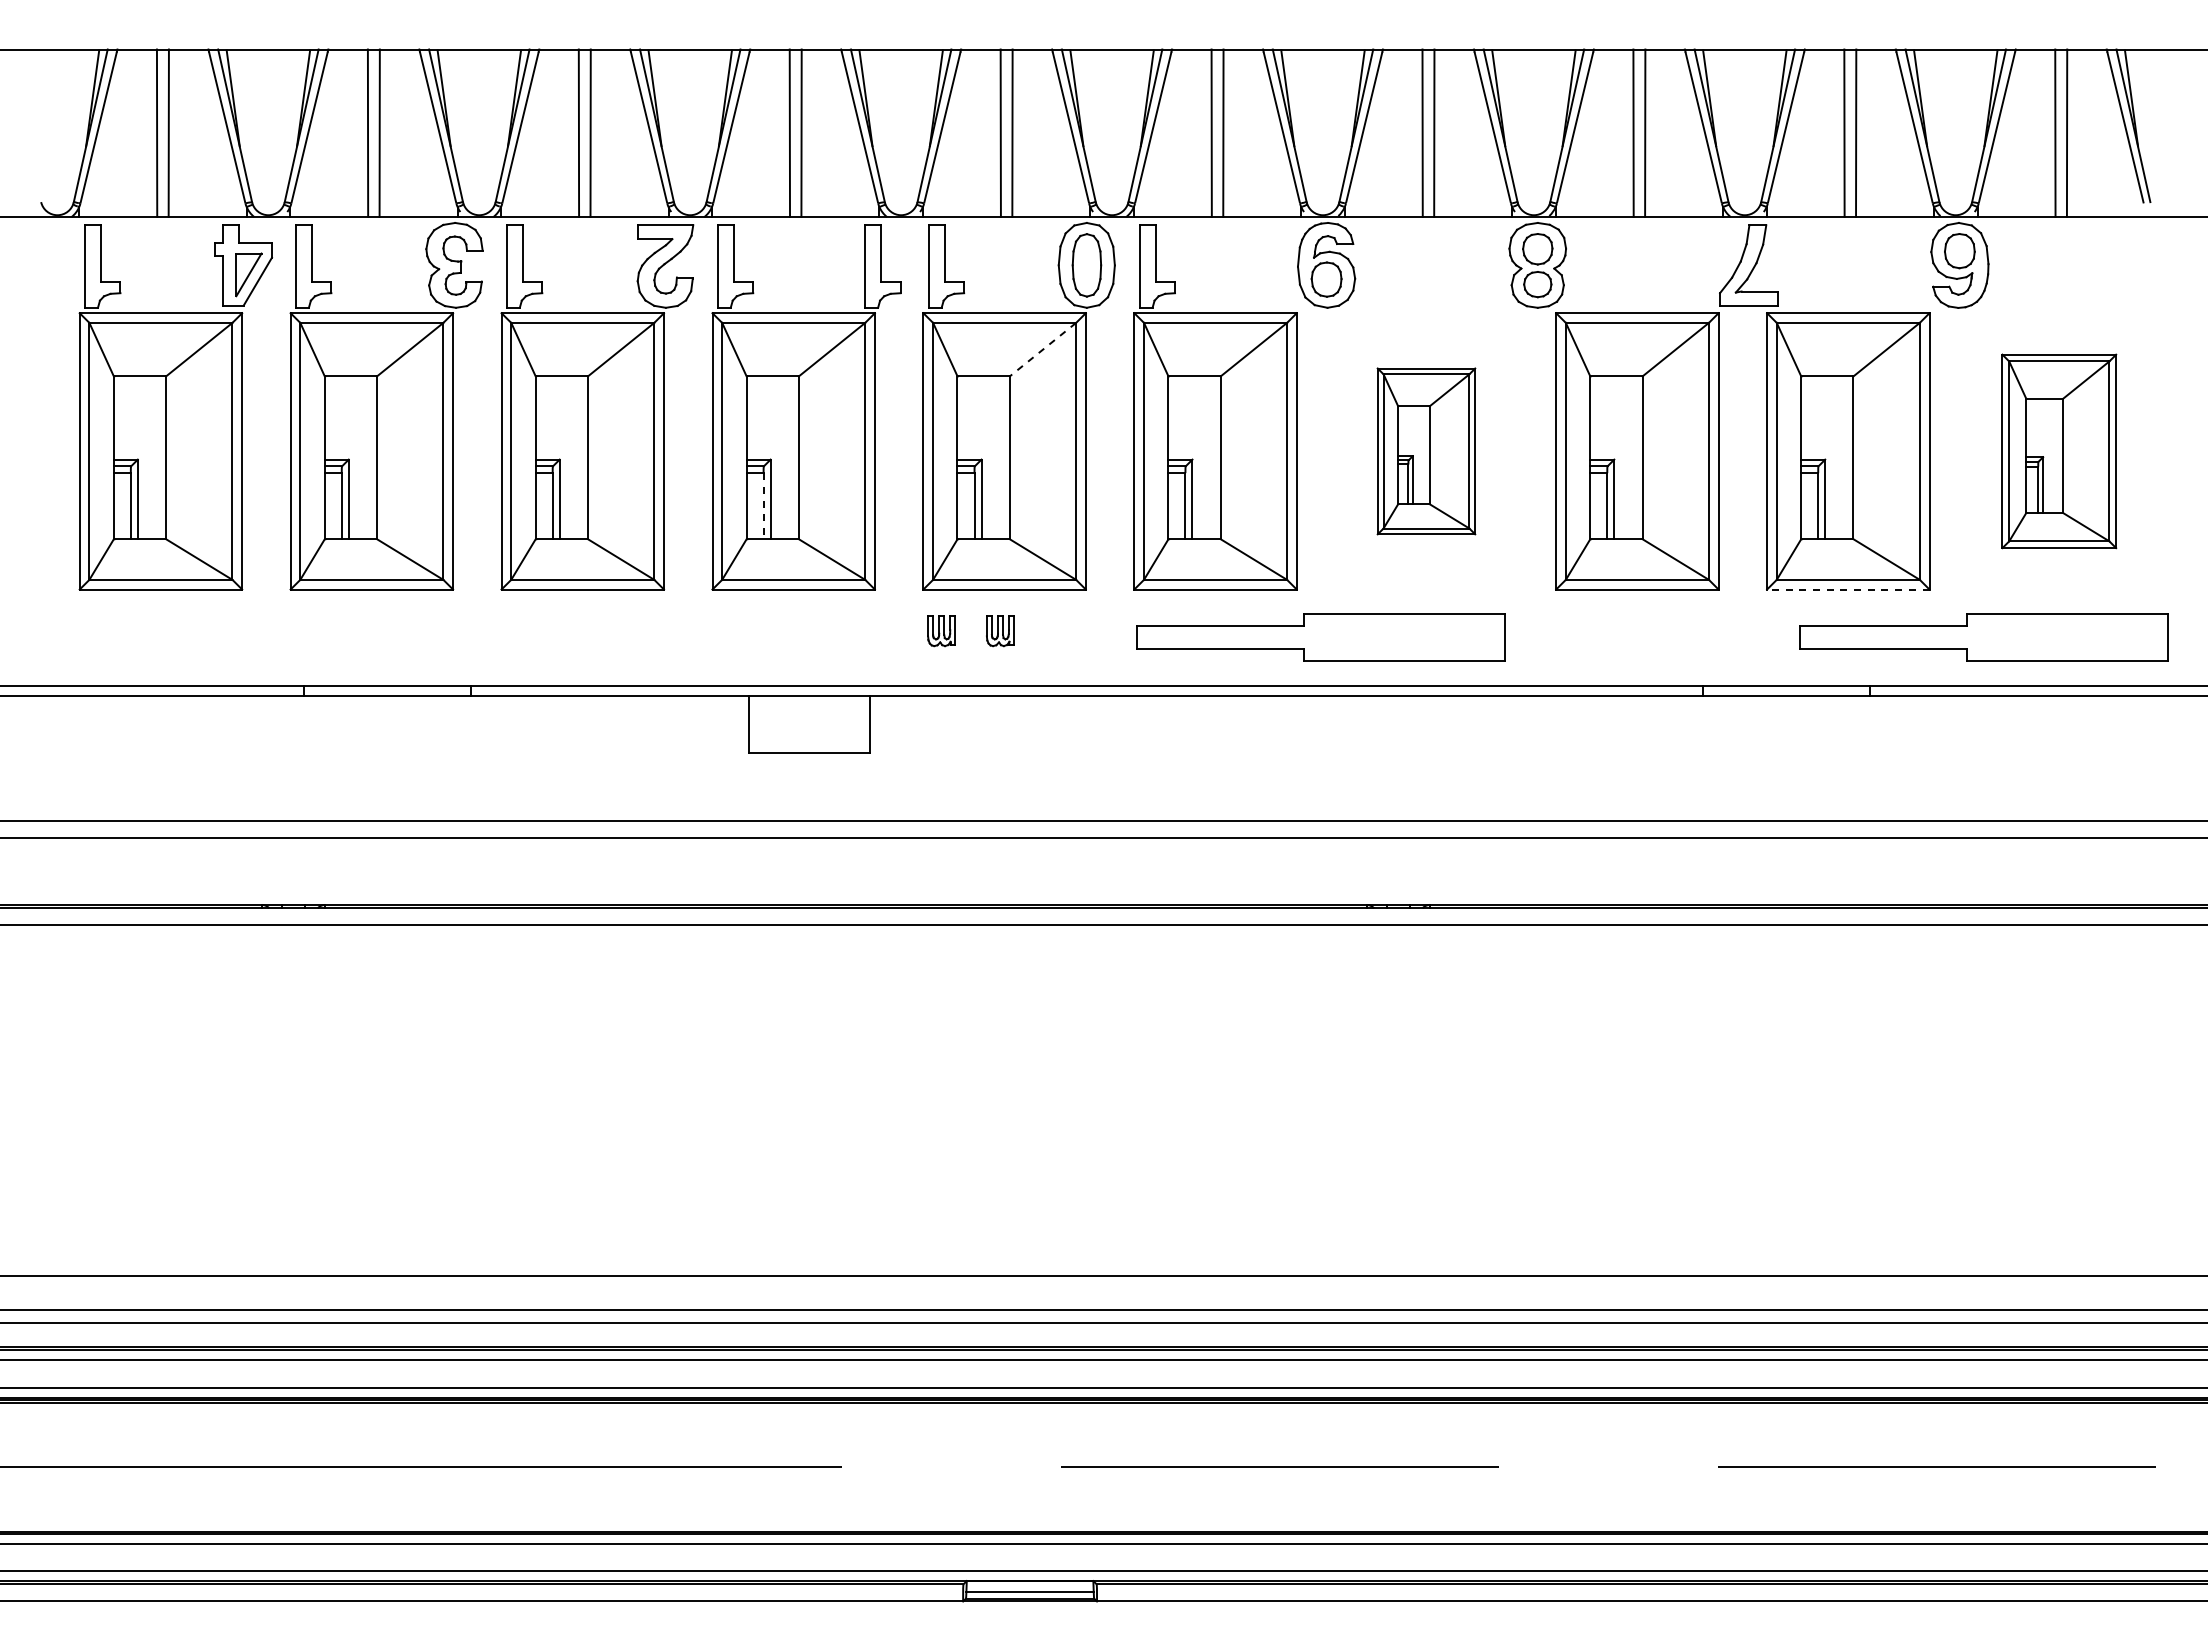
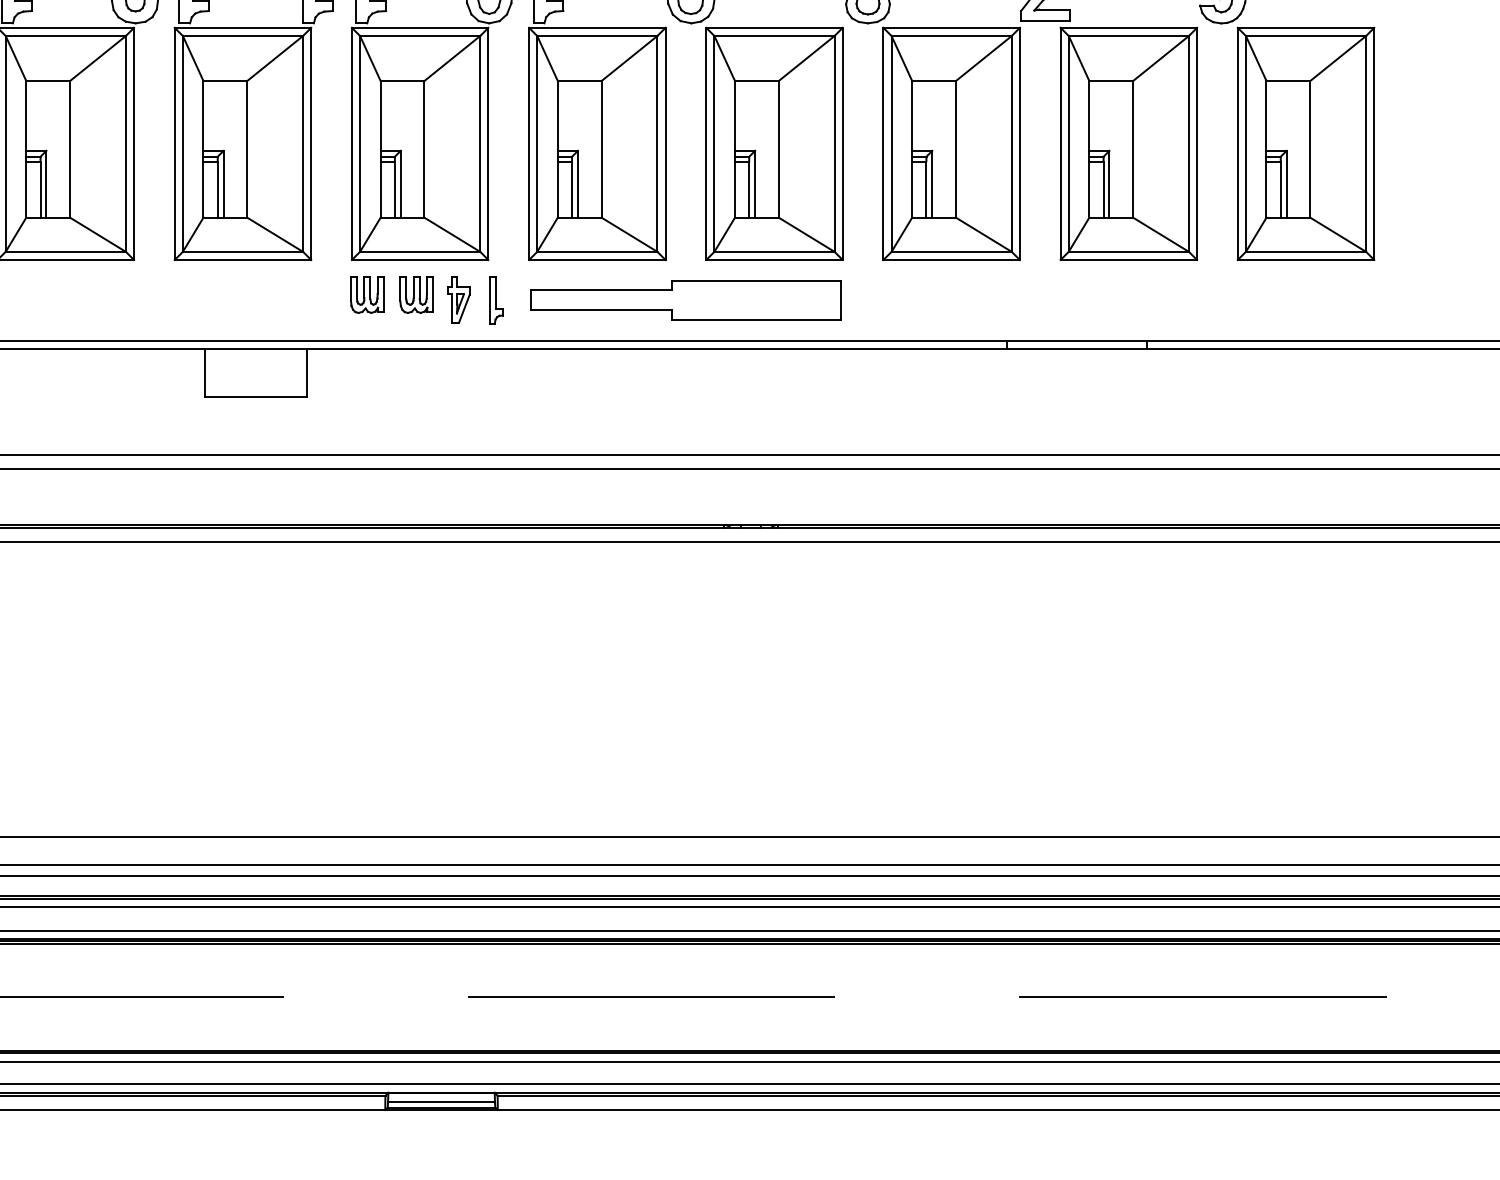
line: (1042, 349) -> (451, 58), dashed -> solid
part: (1426, 451) -> (774, 144), size x1.67
part: (2059, 451) -> (1306, 144), size x1.43
line: (763, 506) -> (217, 190), dashed -> solid
line: (1847, 589) -> (1128, 259), dashed -> solid
part: (941, 630) -> (367, 294), size x1.43
part: (1000, 630) -> (416, 294), size x1.43
part: (1050, 636) -> (458, 299), added
part: (1095, 637) -> (496, 300), added
part: (1983, 637) -> (1242, 300), removed

